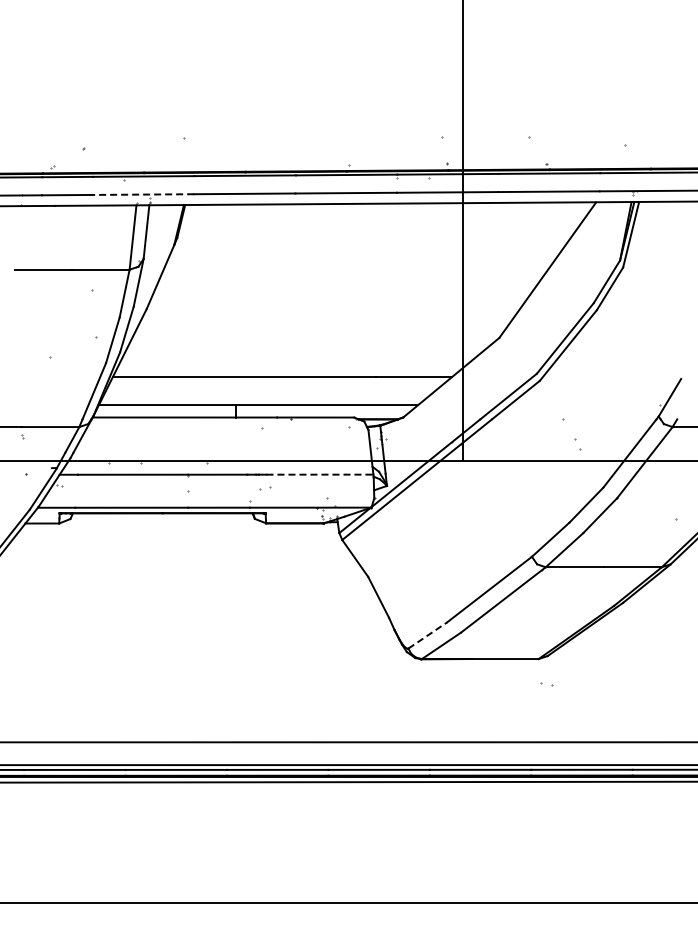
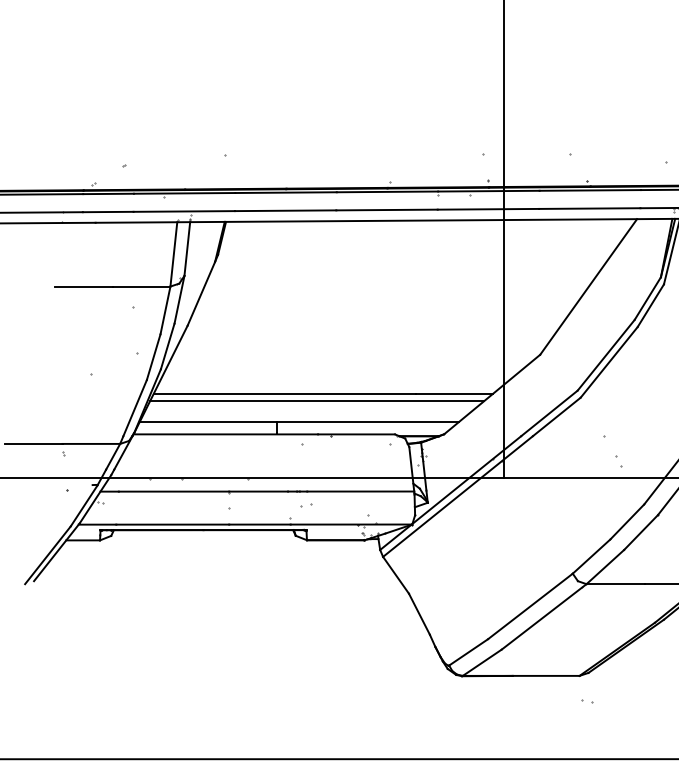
line: (143, 194) -> (184, 211), dashed -> solid
line: (276, 384) -> (317, 401), added
line: (320, 474) -> (361, 491), dashed -> solid
line: (428, 635) -> (469, 652), dashed -> solid

